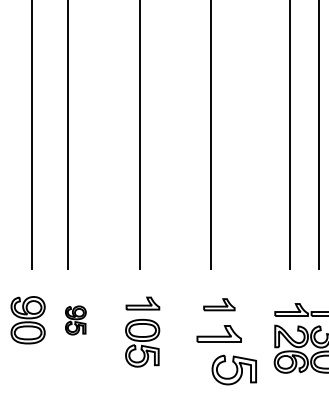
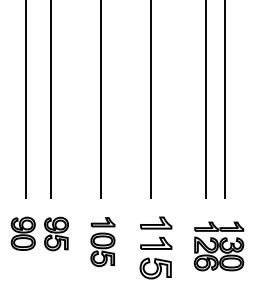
part: (219, 303) -> (156, 222), size x1.43
part: (75, 319) -> (56, 233), size x1.67
part: (234, 370) -> (155, 268), moved

